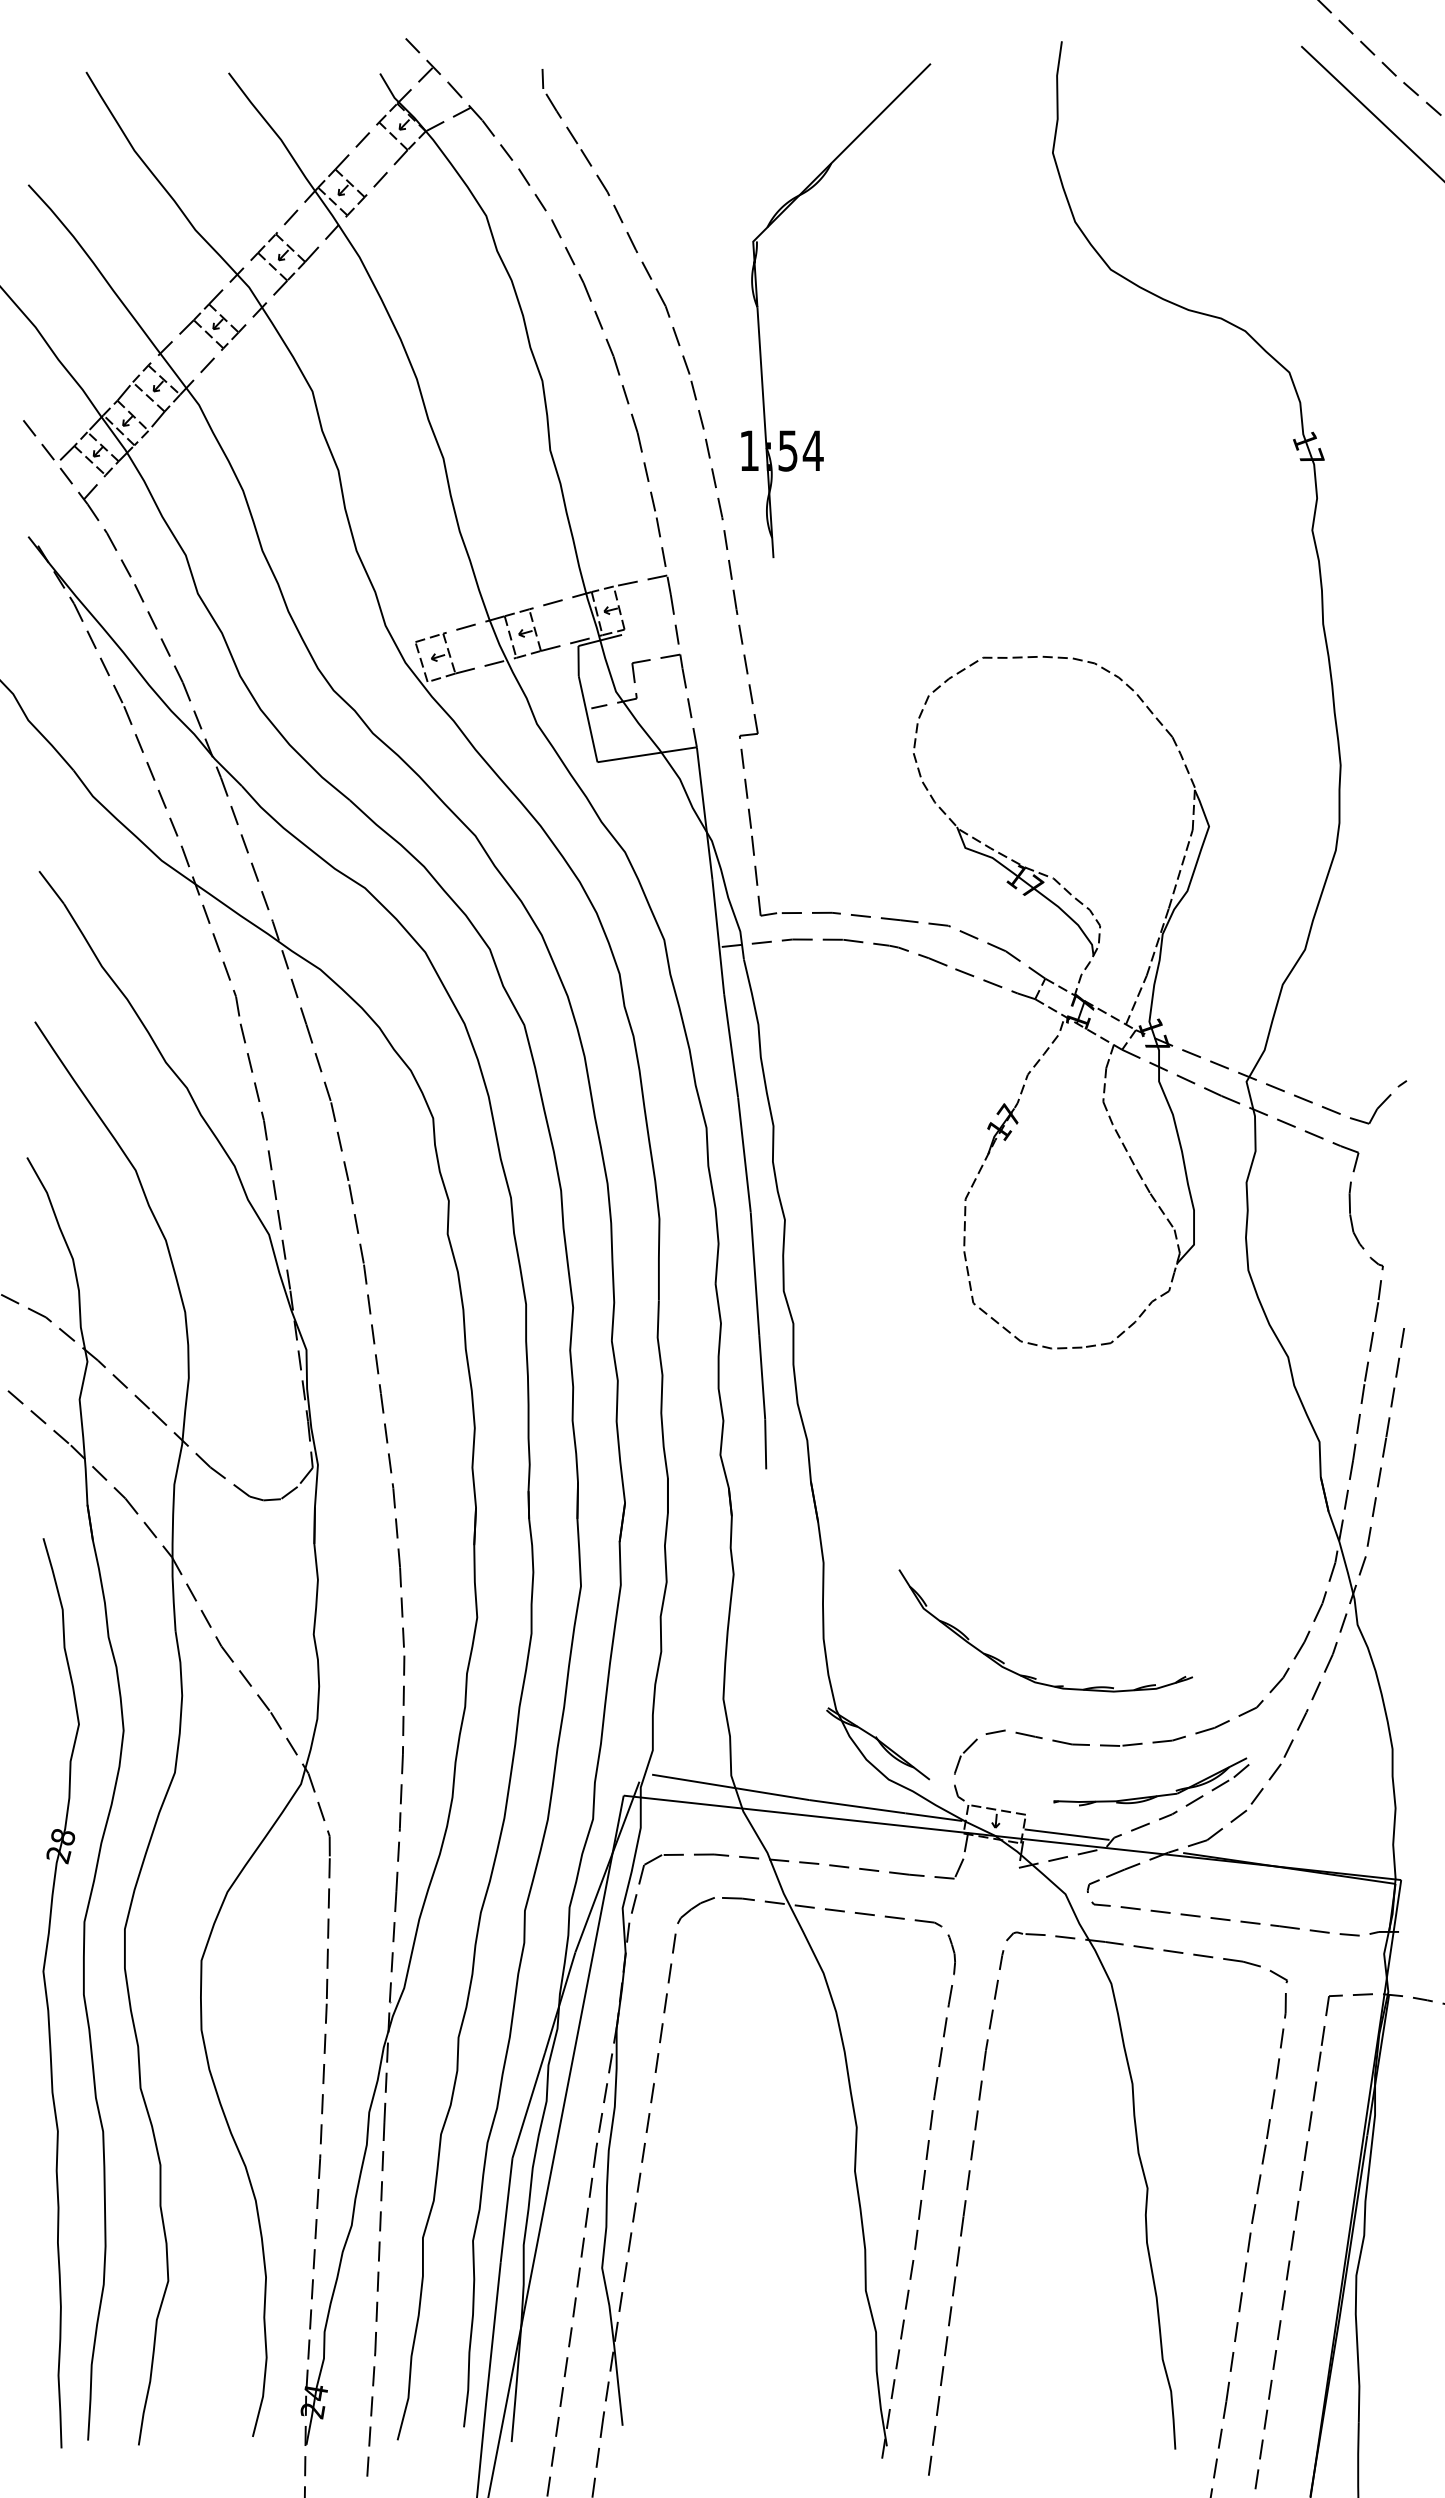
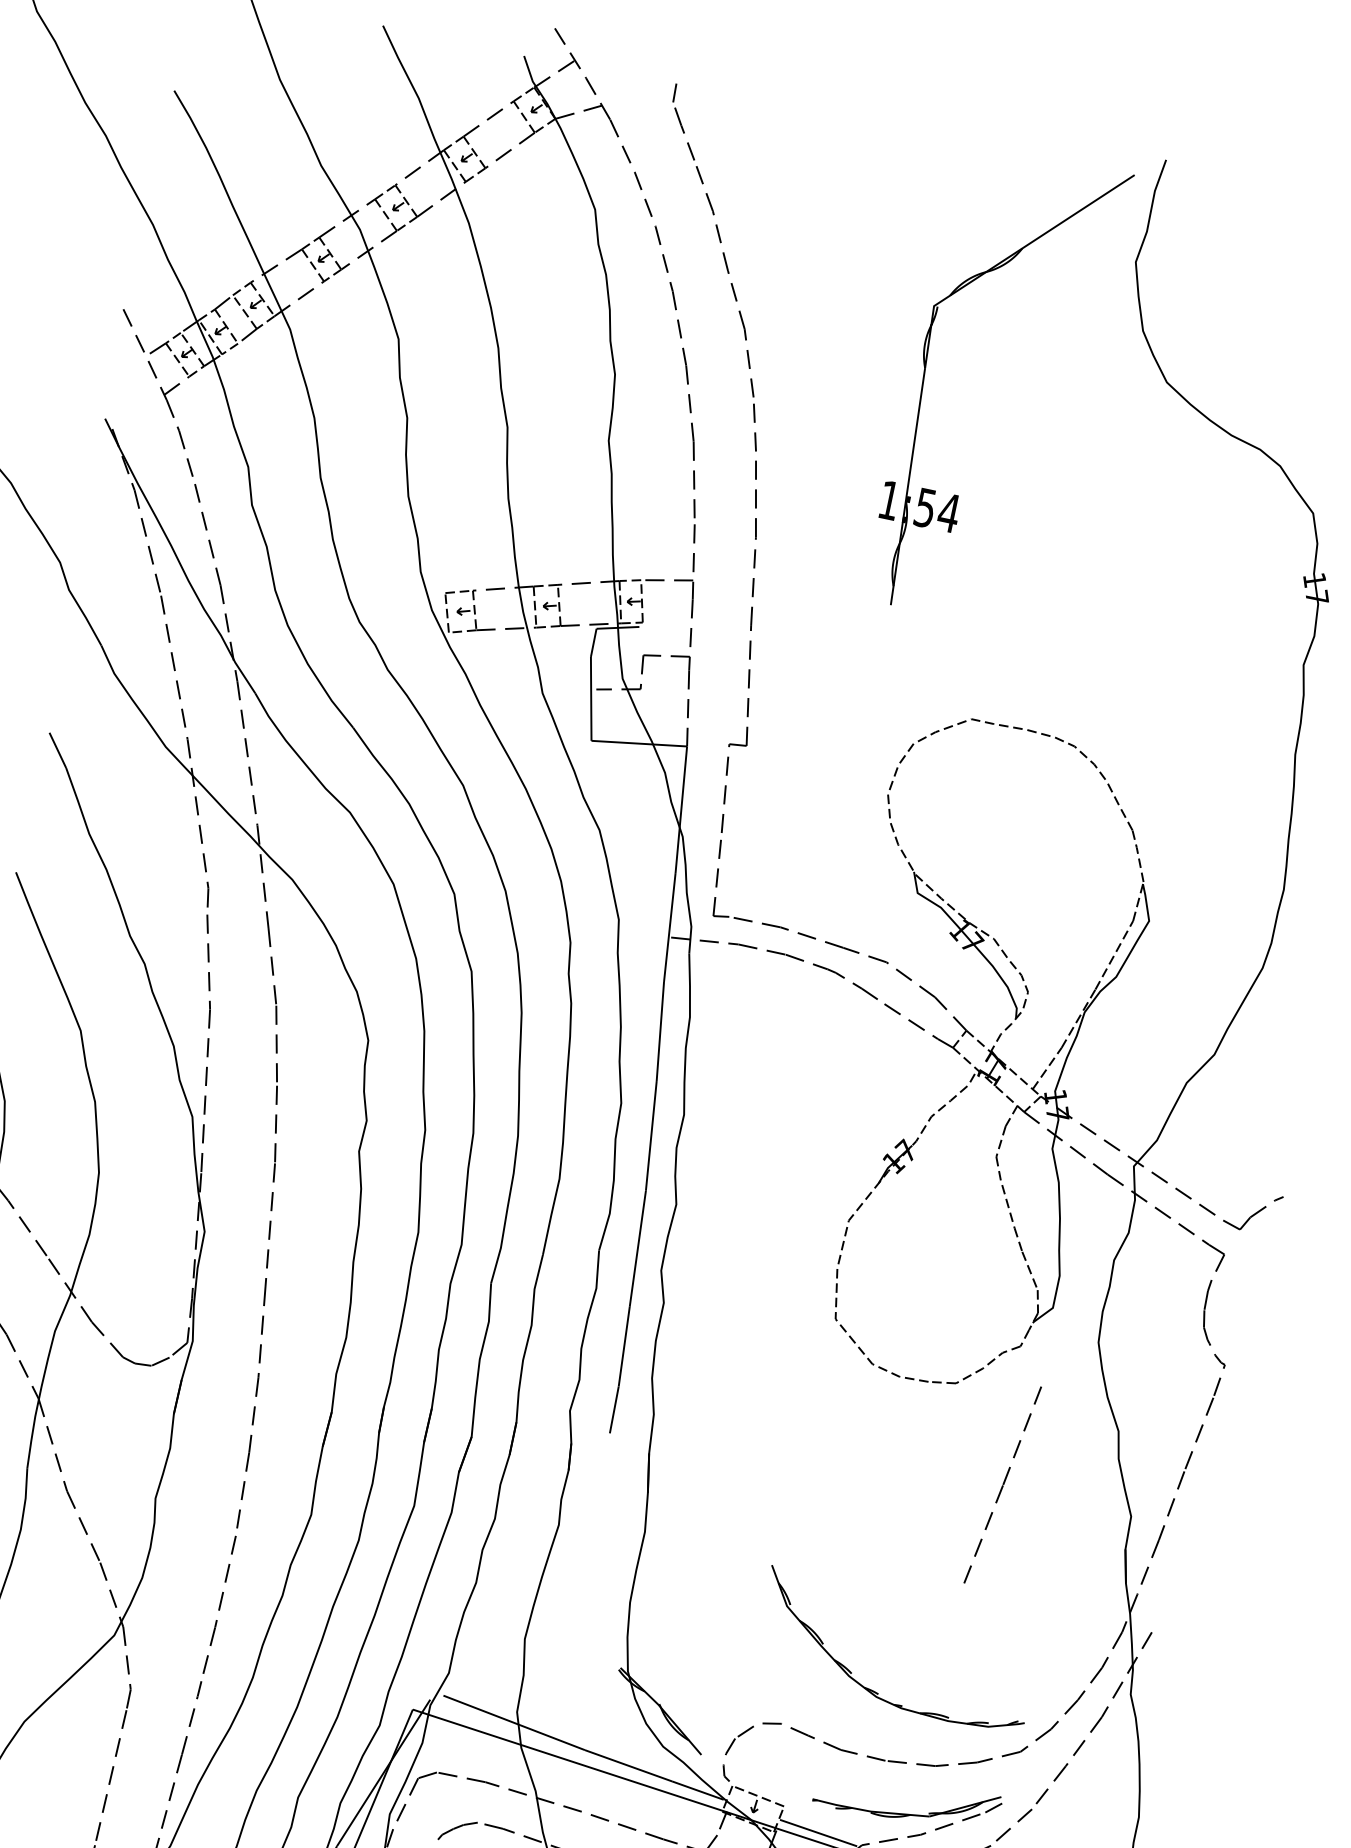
part: (759, 319) -> (924, 379), moved
part: (1385, 1437) -> (1002, 1485), moved
part: (1035, 1677) -> (877, 1692), moved

